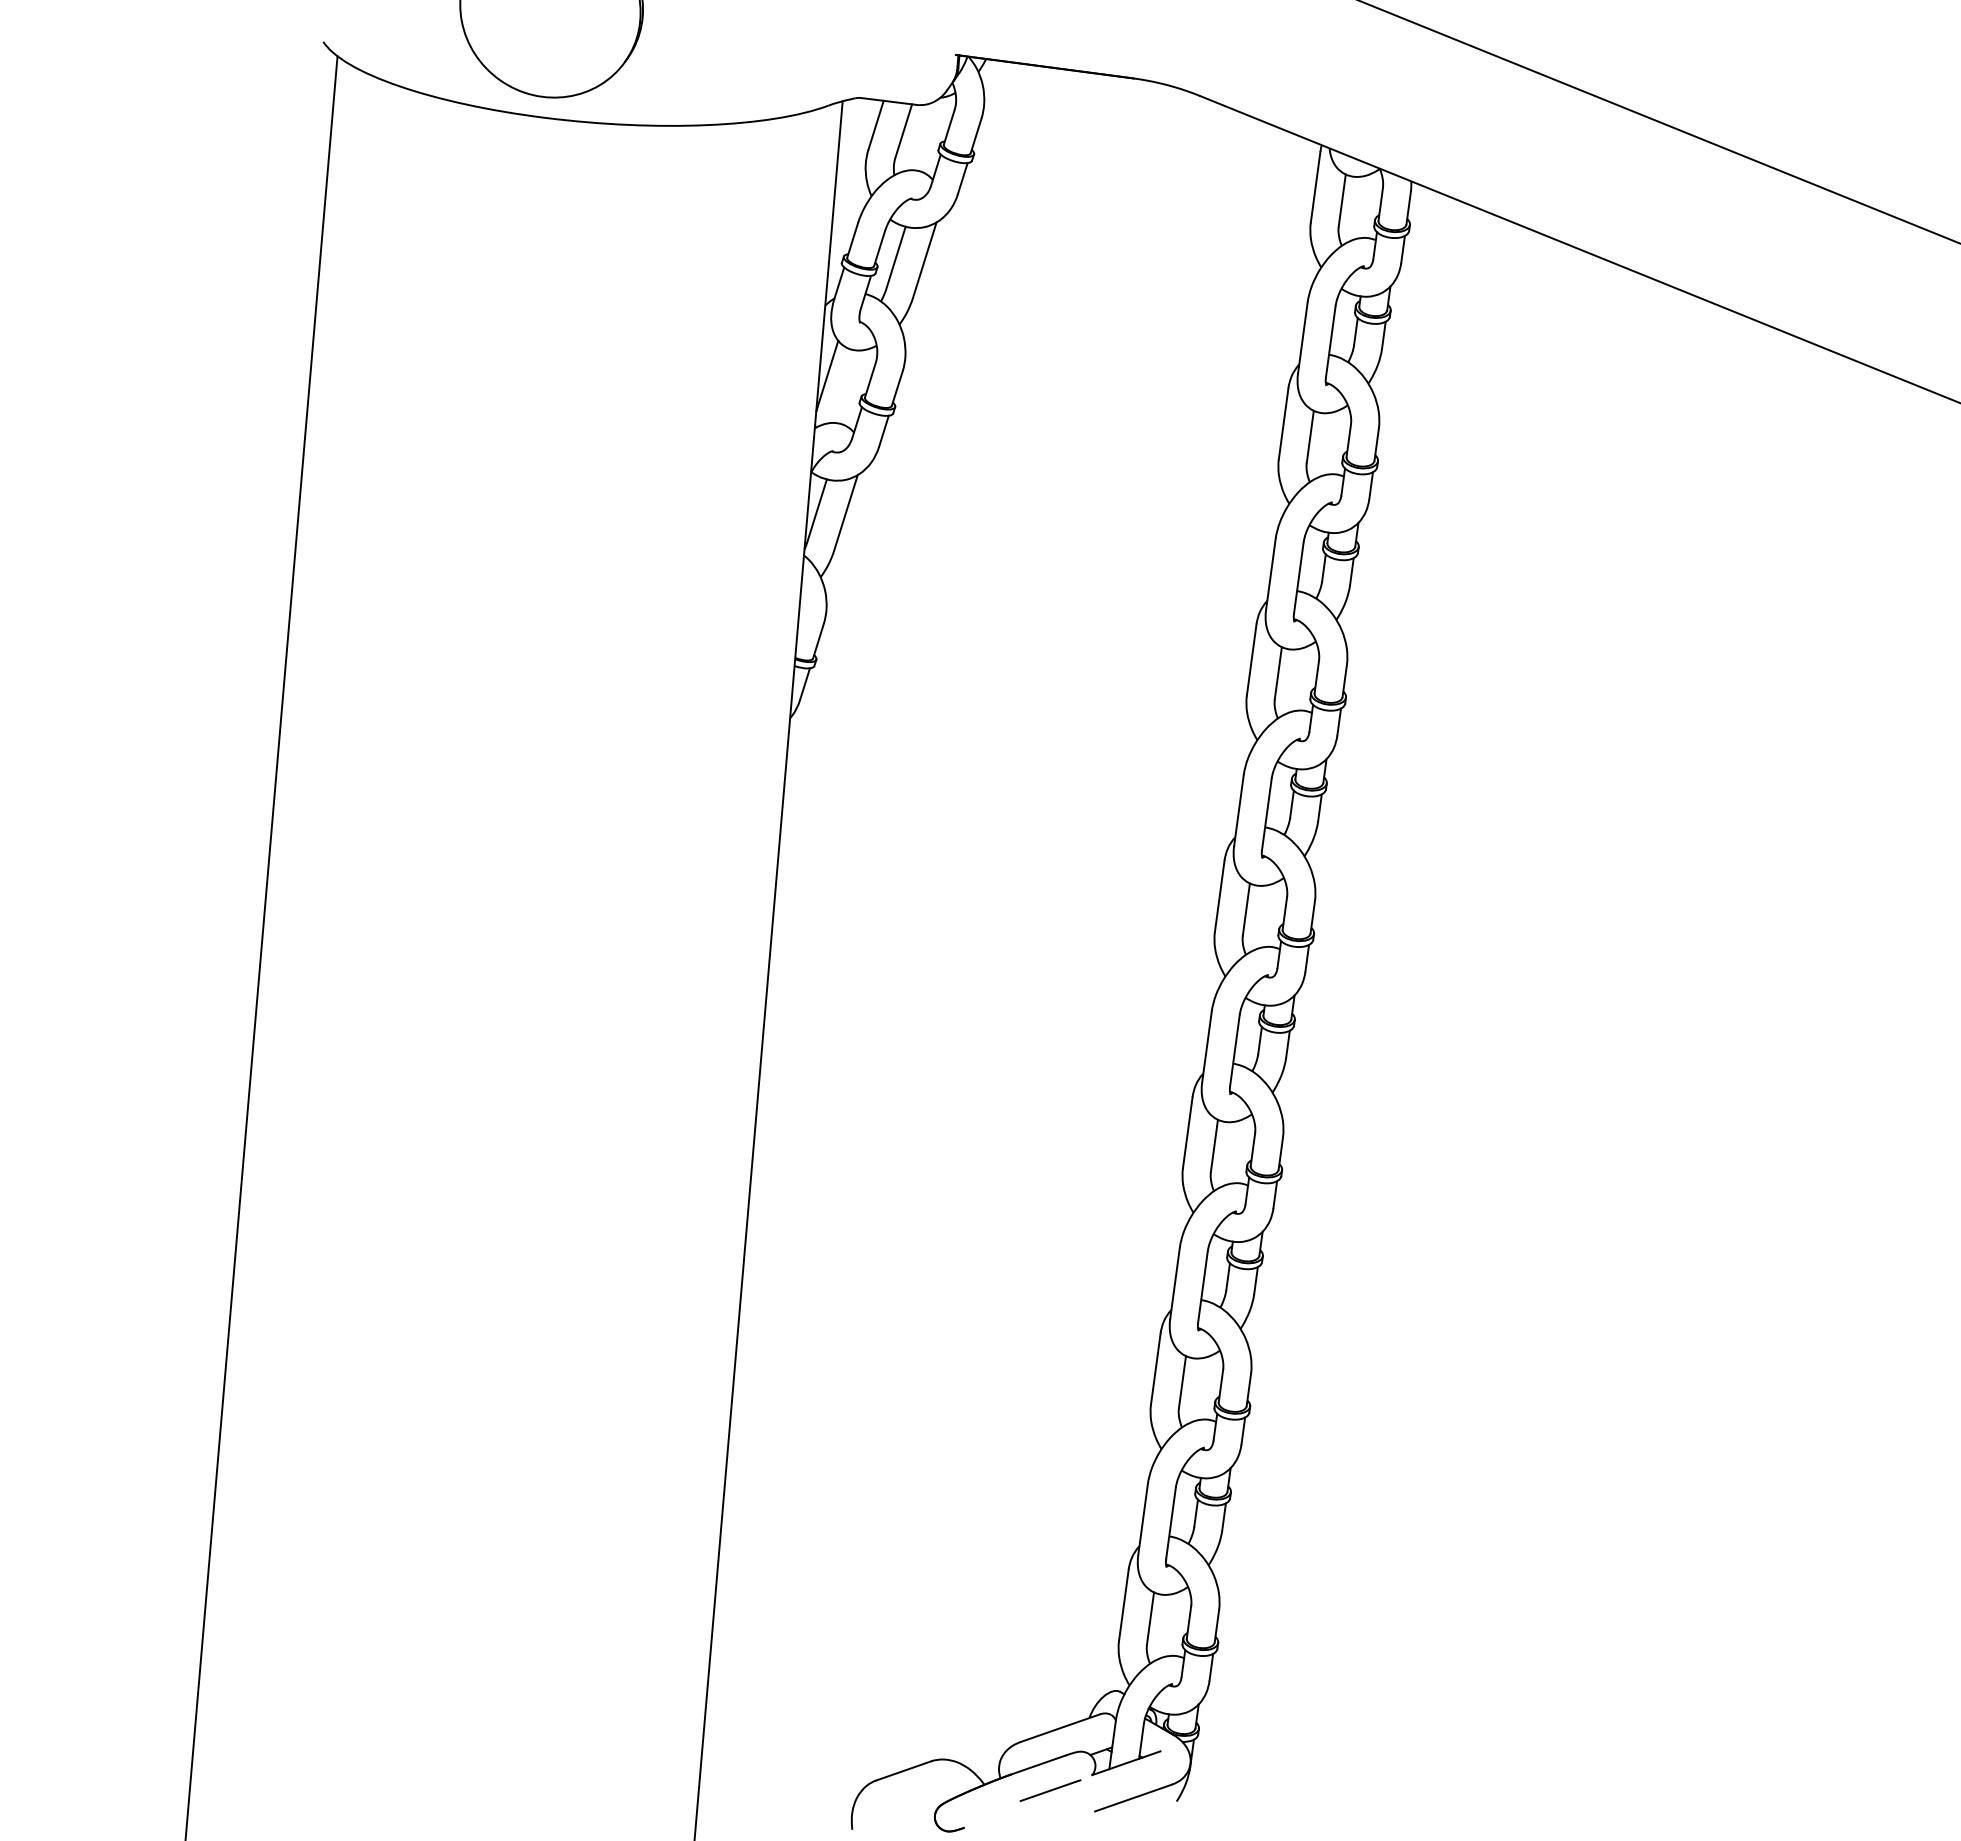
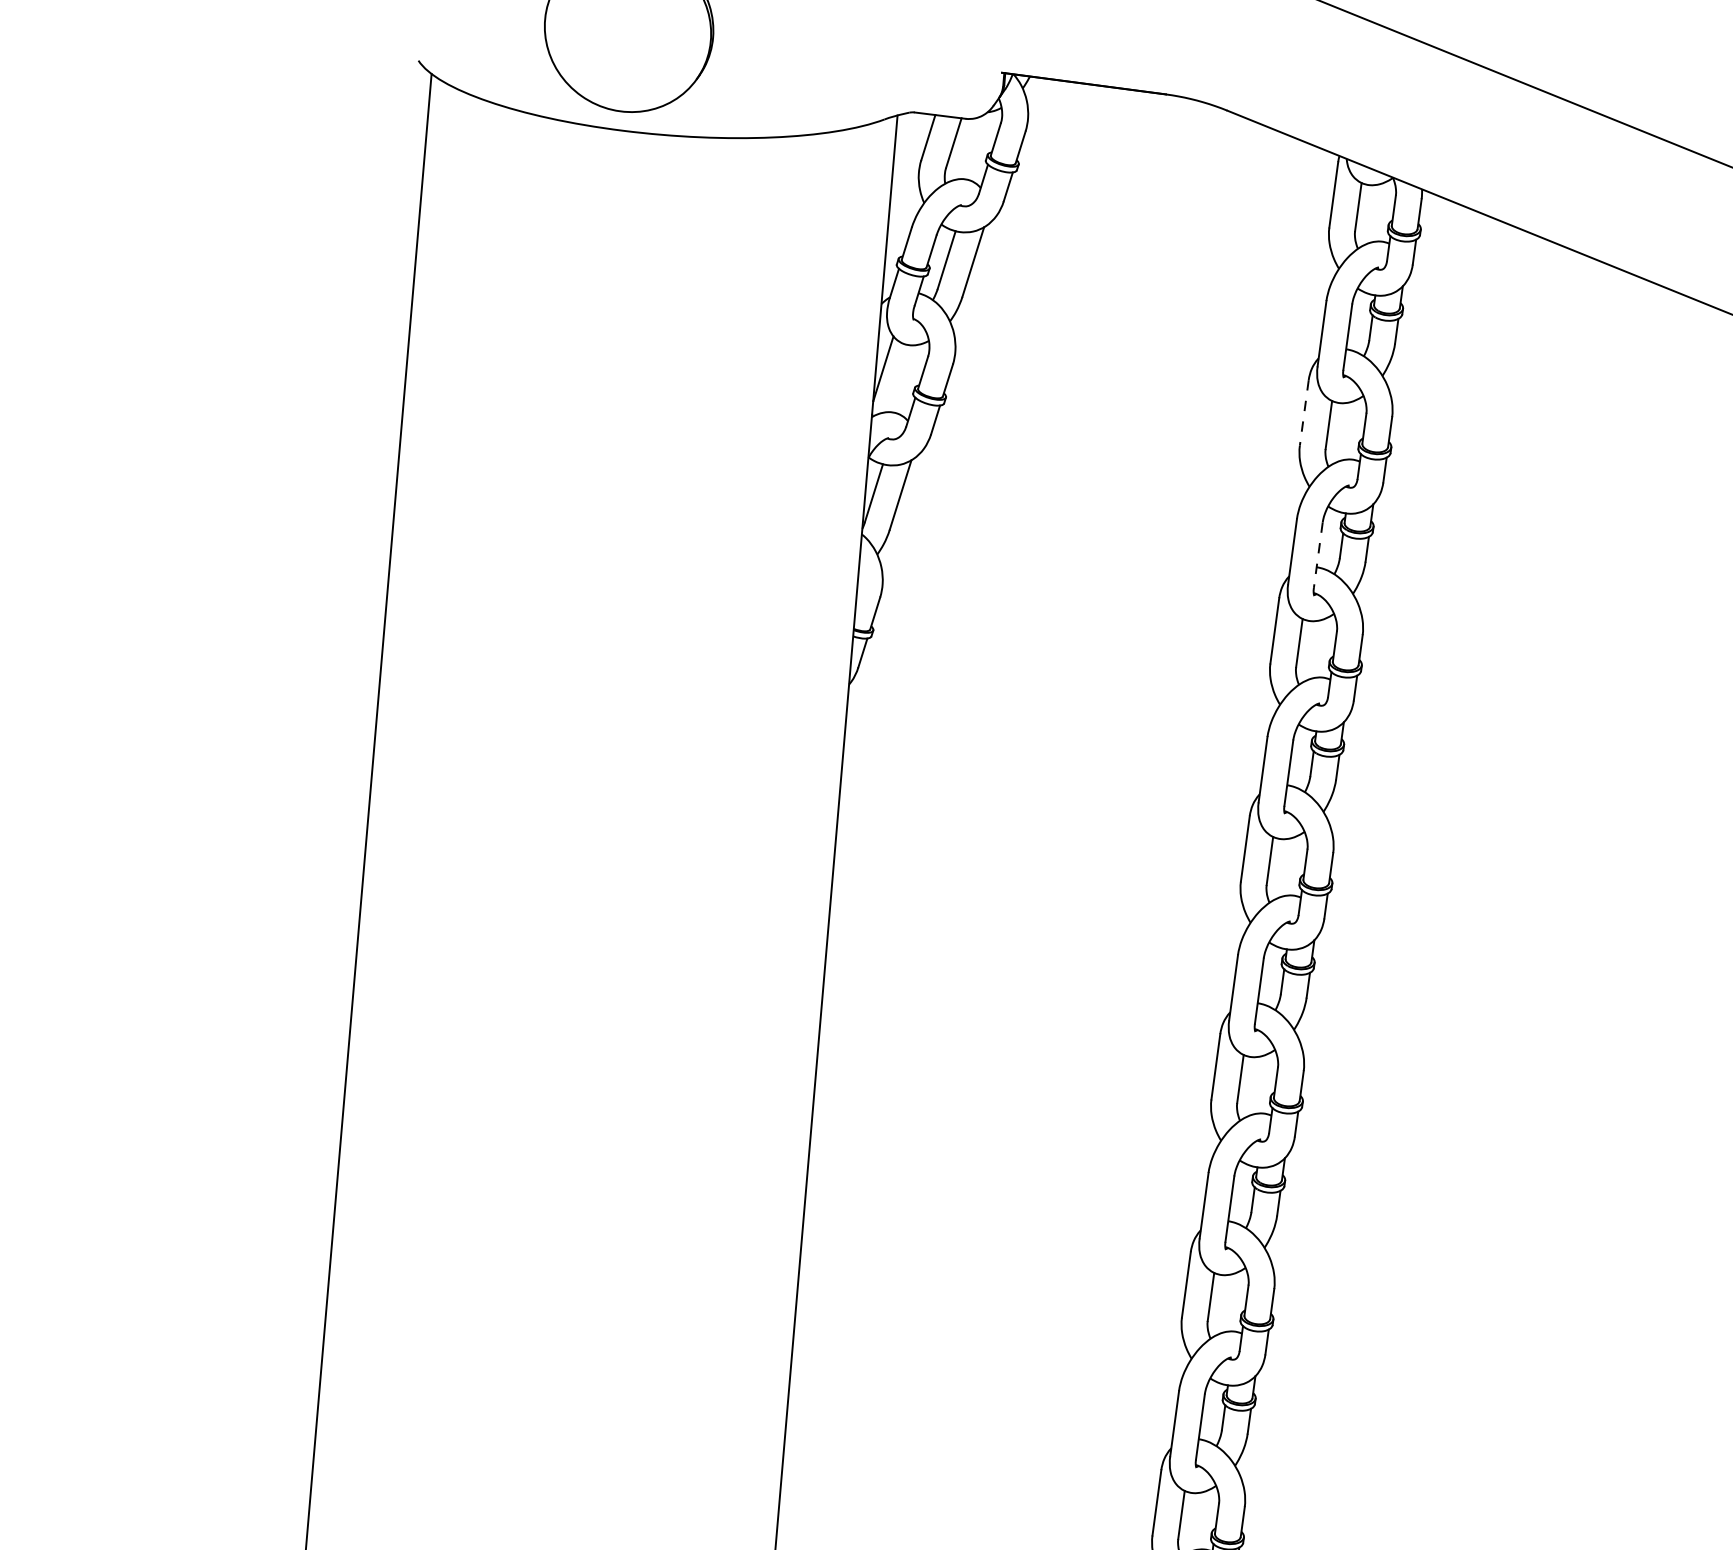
line: (1283, 423) -> (1304, 412), solid -> dashed
line: (1298, 577) -> (1318, 554), solid -> dashed

